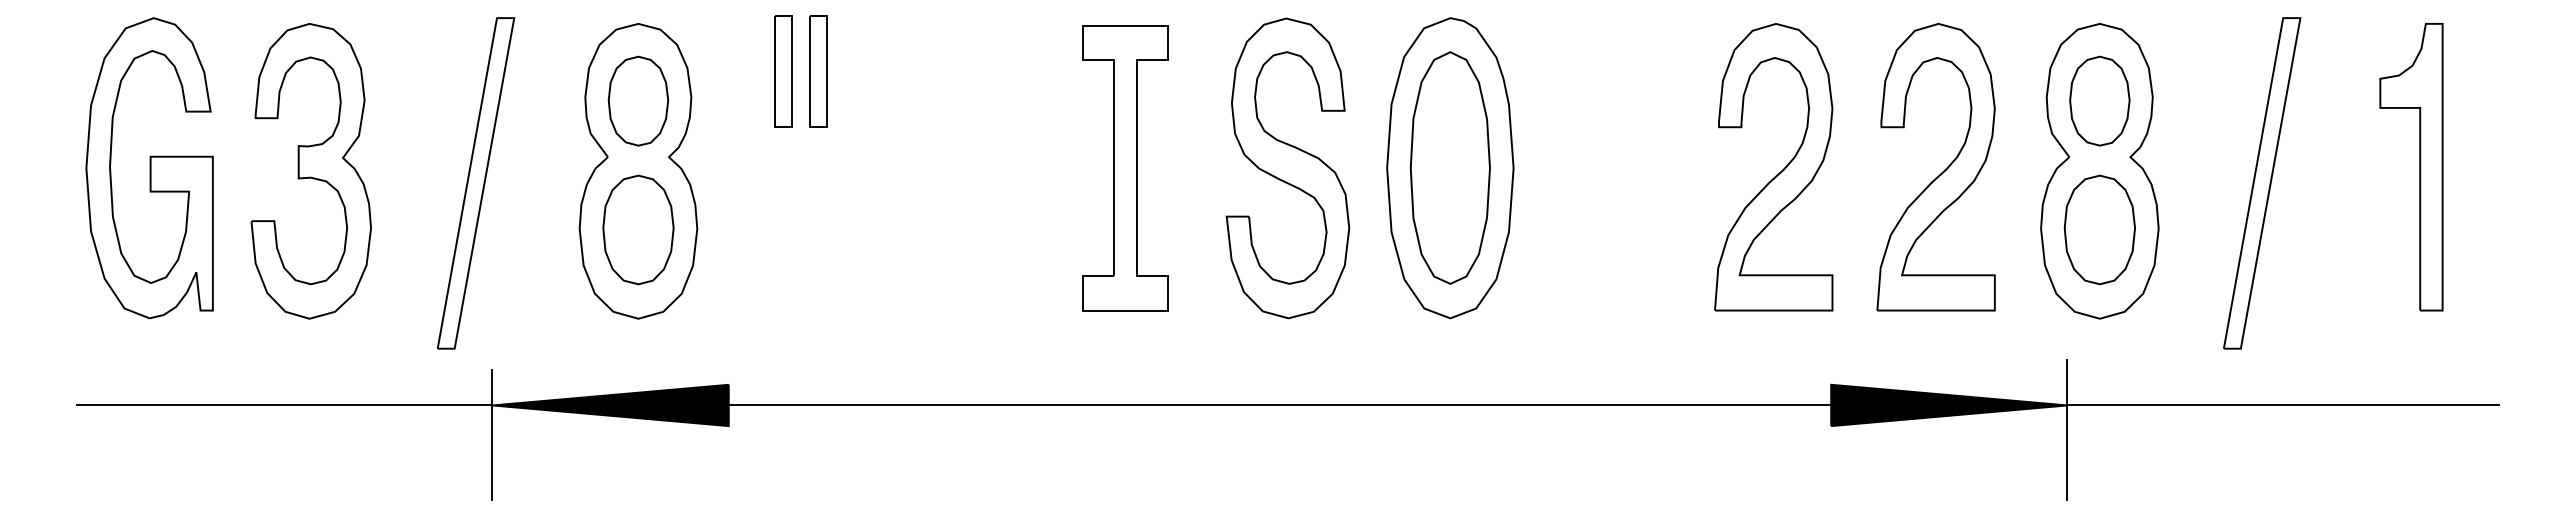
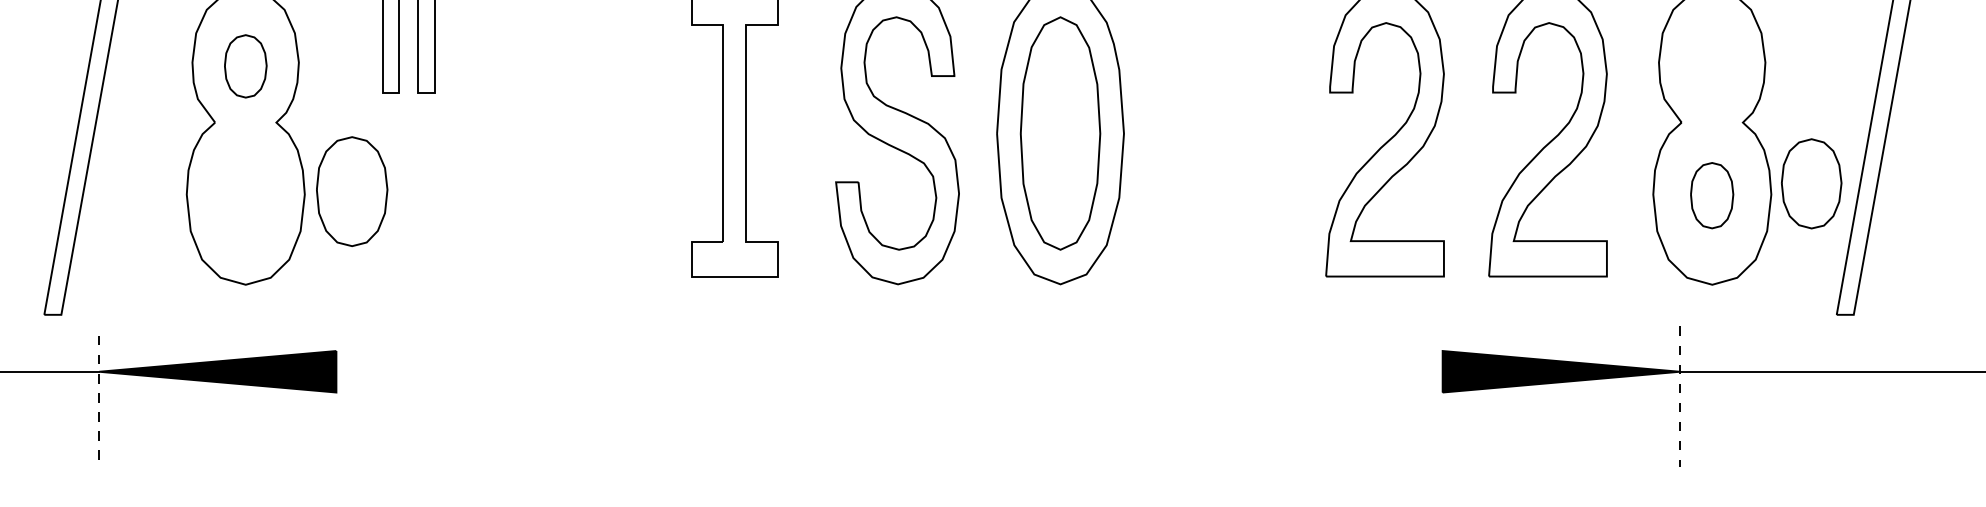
part: (638, 100) -> (245, 65), size x0.7
part: (2099, 100) -> (1811, 183), moved
part: (638, 229) -> (352, 191), moved
part: (2099, 229) -> (1711, 195), size x0.6
line: (1279, 405) -> (889, 371), removed
line: (2067, 430) -> (1679, 396), solid -> dashed
line: (492, 435) -> (99, 401), solid -> dashed

